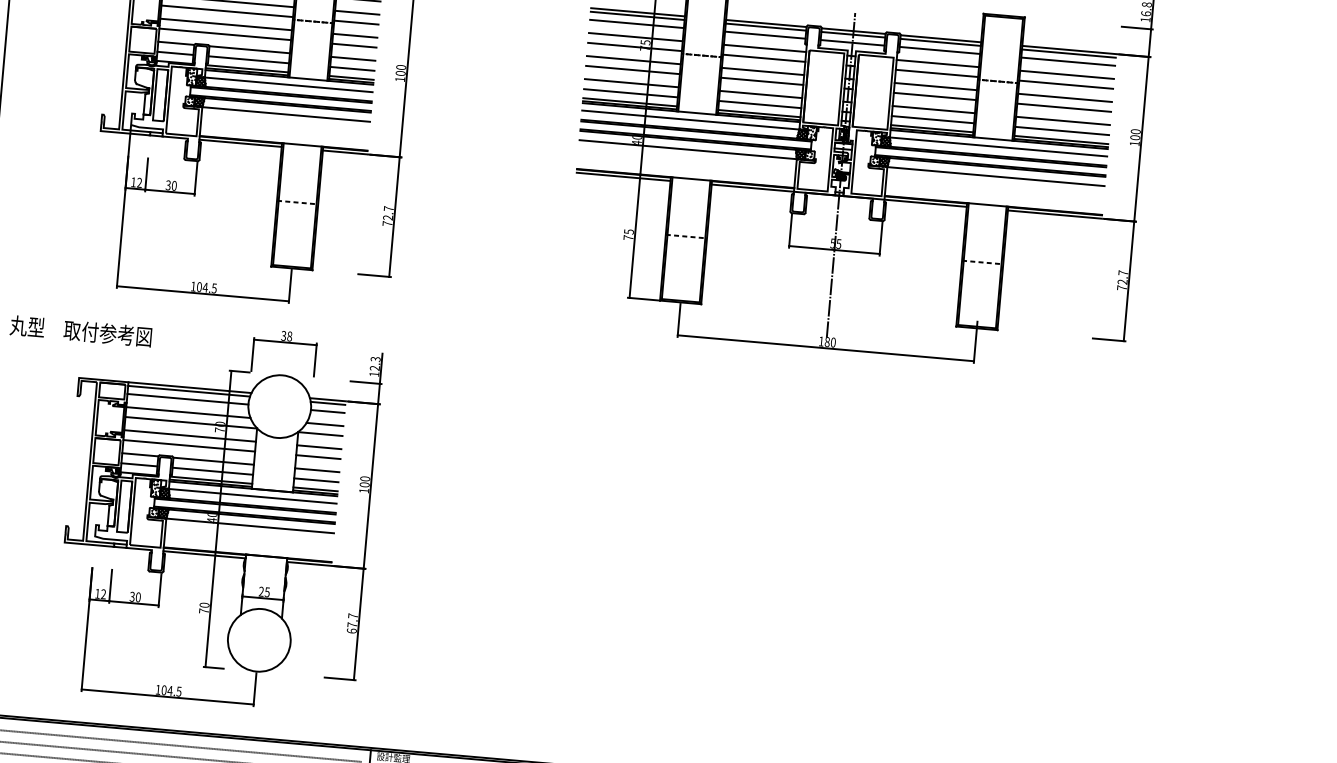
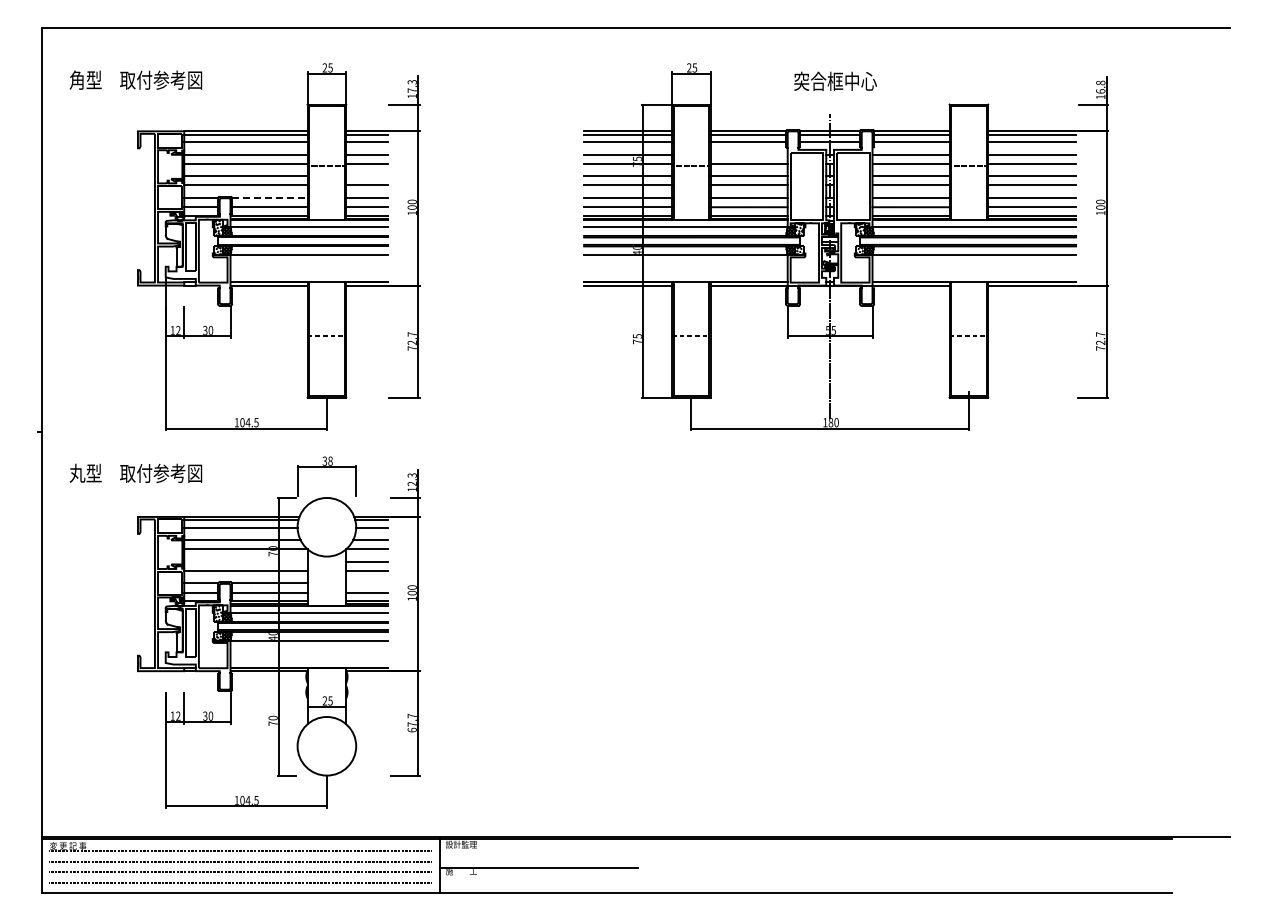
line: (354, 36) -> (366, 176), removed
line: (764, 48) -> (748, 154), removed
line: (249, 49) -> (269, 197), solid -> dashed
line: (189, 435) -> (245, 561), removed
line: (316, 470) -> (366, 583), removed

